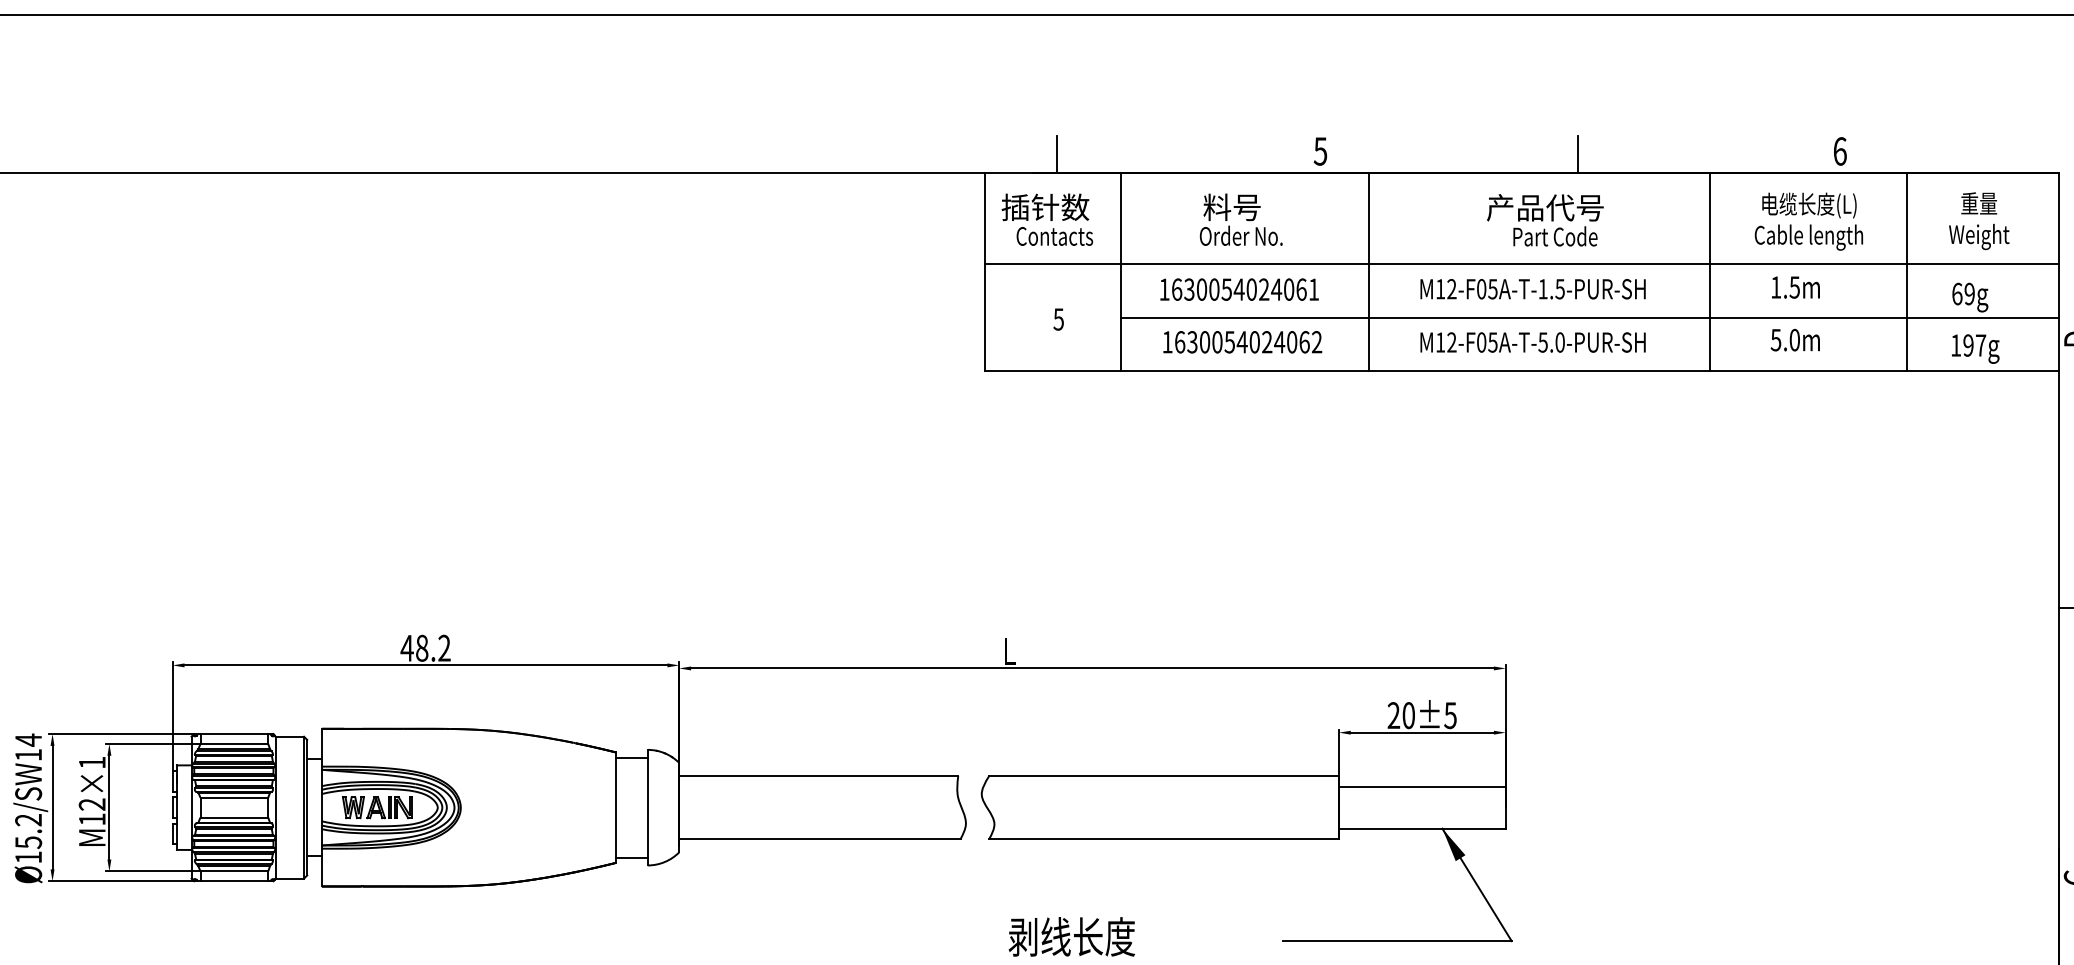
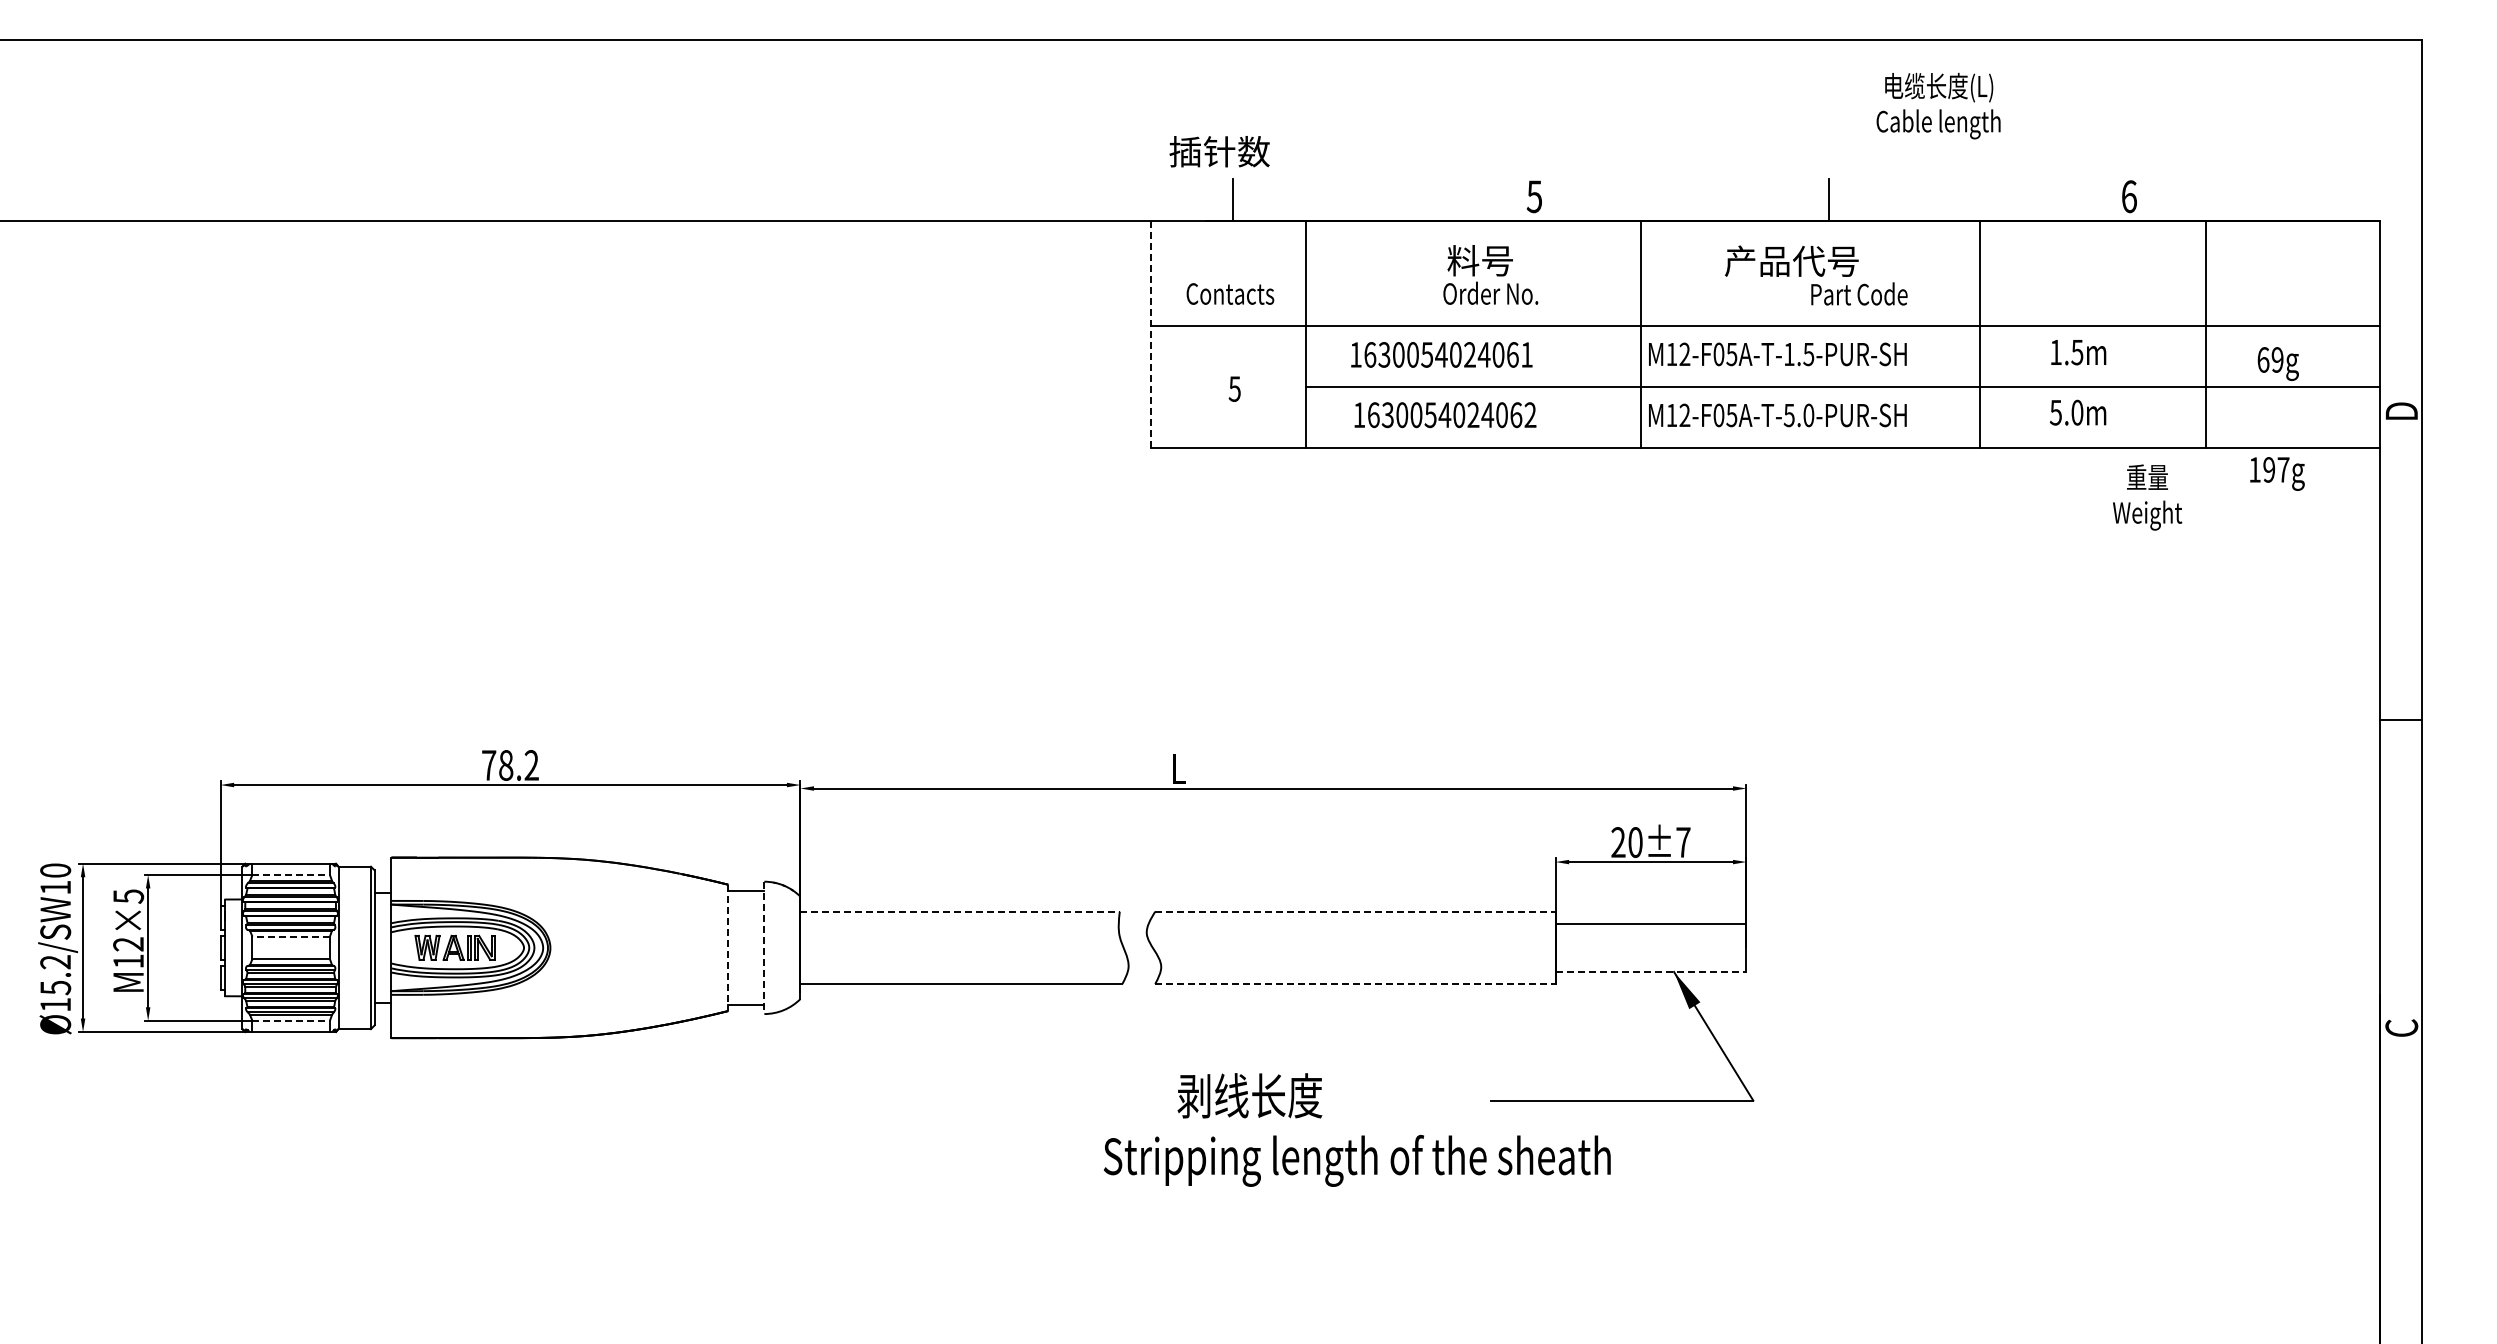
text: (1045, 207) -> (1219, 151), moved
text: (1241, 219) -> (1490, 274), moved
text: (1808, 221) -> (1938, 105), moved
text: (1979, 221) -> (2147, 497), moved
text: (1555, 235) -> (1859, 293), moved
line: (1369, 270) -> (1641, 333), moved
line: (985, 271) -> (1150, 334), solid -> dashed
text: (1975, 348) -> (2277, 473), moved
text: (406, 648) -> (488, 765), 48.2 -> 78.2
text: (1450, 715) -> (1683, 842), 20±5 -> 20±7
text: (28, 740) -> (55, 870), Ø15.2/SW14 -> Ø15.2/SW10
line: (234, 743) -> (291, 874), solid -> dashed
text: (92, 762) -> (128, 896), 1 -> 5
line: (819, 775) -> (960, 911), solid -> dashed
line: (1164, 775) -> (1355, 911), solid -> dashed
line: (234, 797) -> (291, 936), solid -> dashed
line: (616, 808) -> (728, 948), solid -> dashed
line: (647, 808) -> (764, 948), solid -> dashed
line: (1422, 828) -> (1651, 971), solid -> dashed
line: (1164, 839) -> (1355, 984), solid -> dashed
line: (234, 871) -> (291, 1020), solid -> dashed

